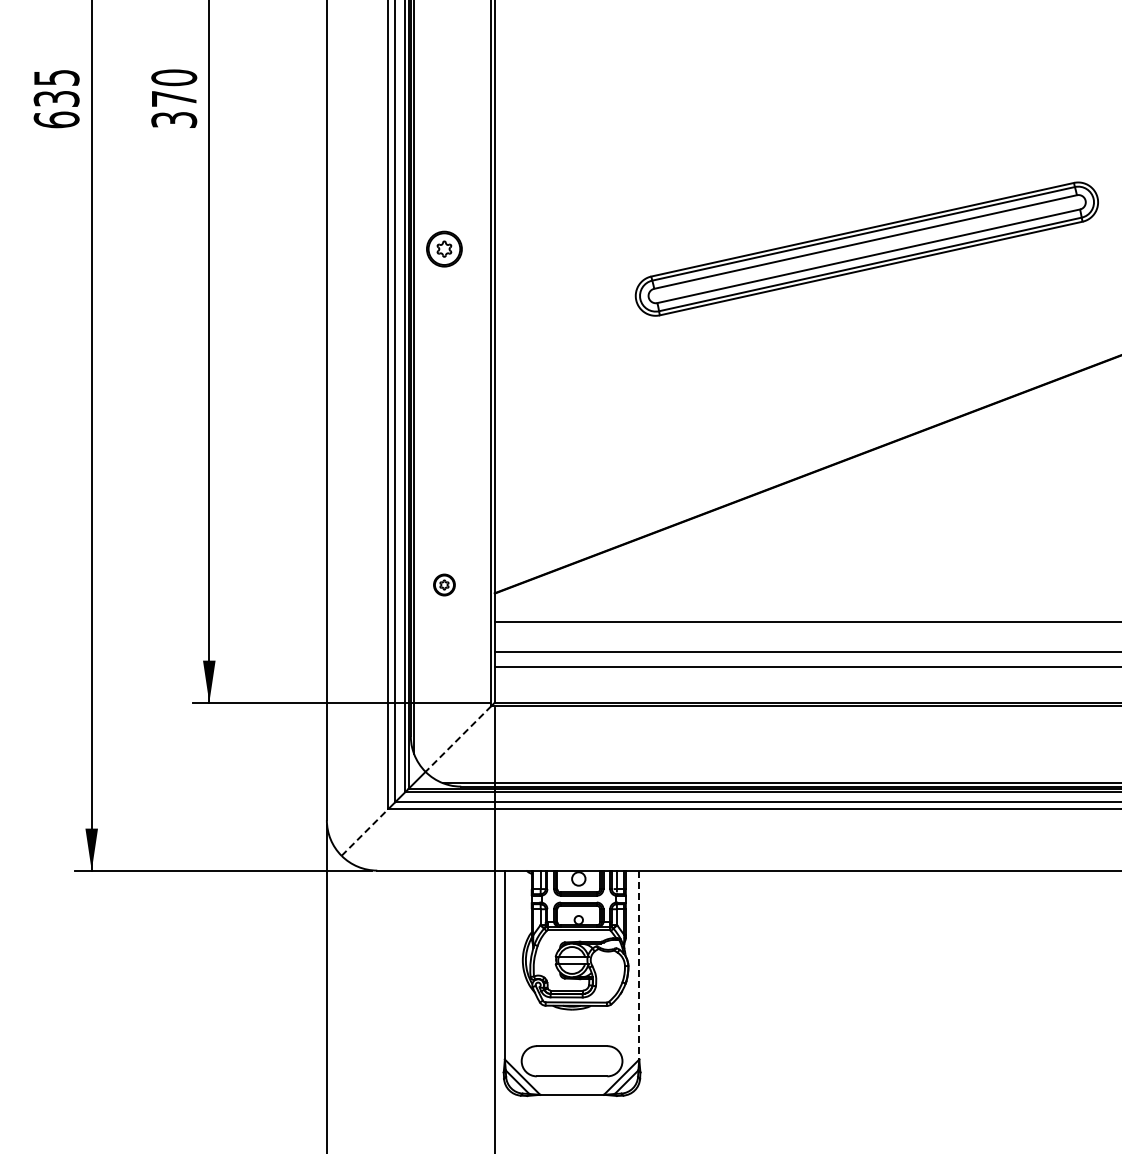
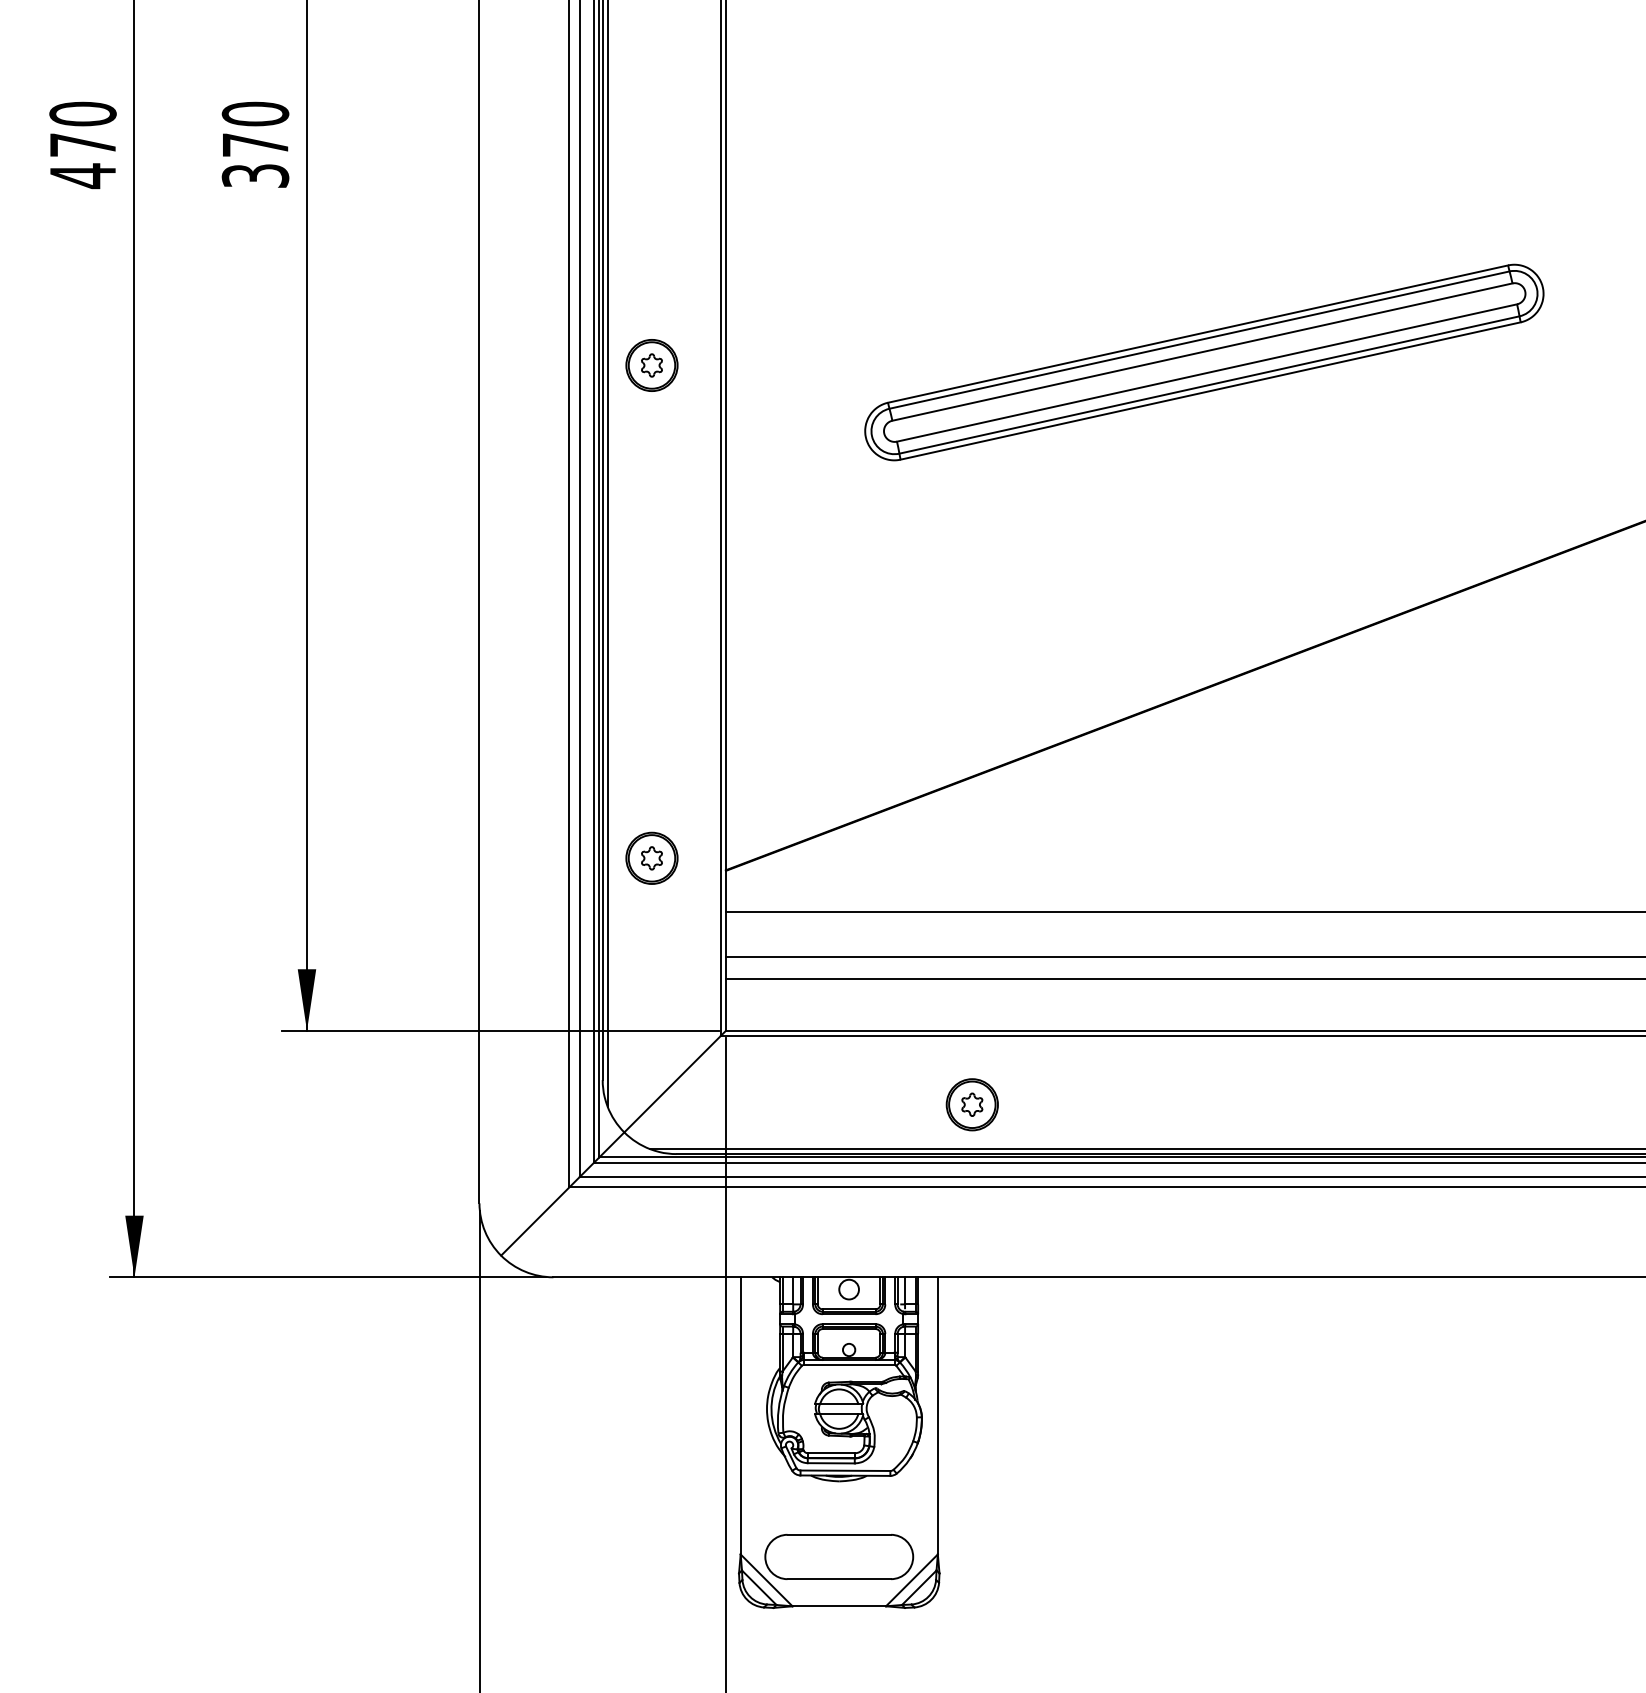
text: (56, 98) -> (82, 144), 635 -> 470
part: (866, 248) -> (1203, 361), moved
part: (444, 584) -> (652, 857), size x1.67
line: (458, 738) -> (672, 1083), dashed -> solid
part: (662, 752) -> (971, 1103), added
line: (364, 832) -> (534, 1221), dashed -> solid
line: (639, 965) -> (938, 1416), dashed -> solid

